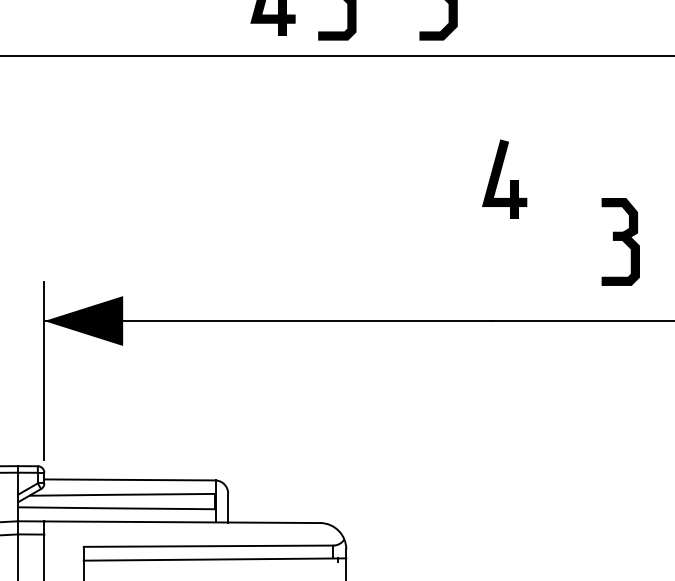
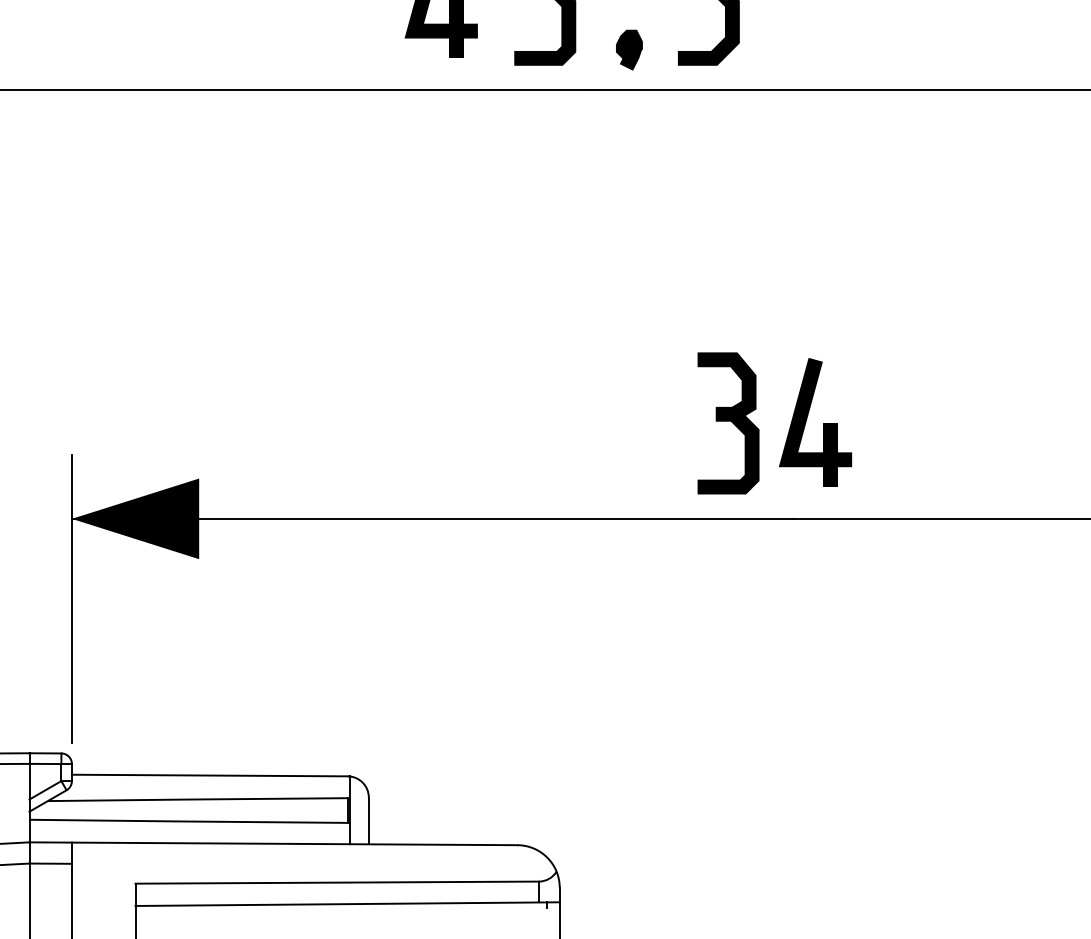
part: (389, 30) -> (629, 49), added
part: (504, 178) -> (815, 421), moved
part: (620, 241) -> (728, 422), moved

